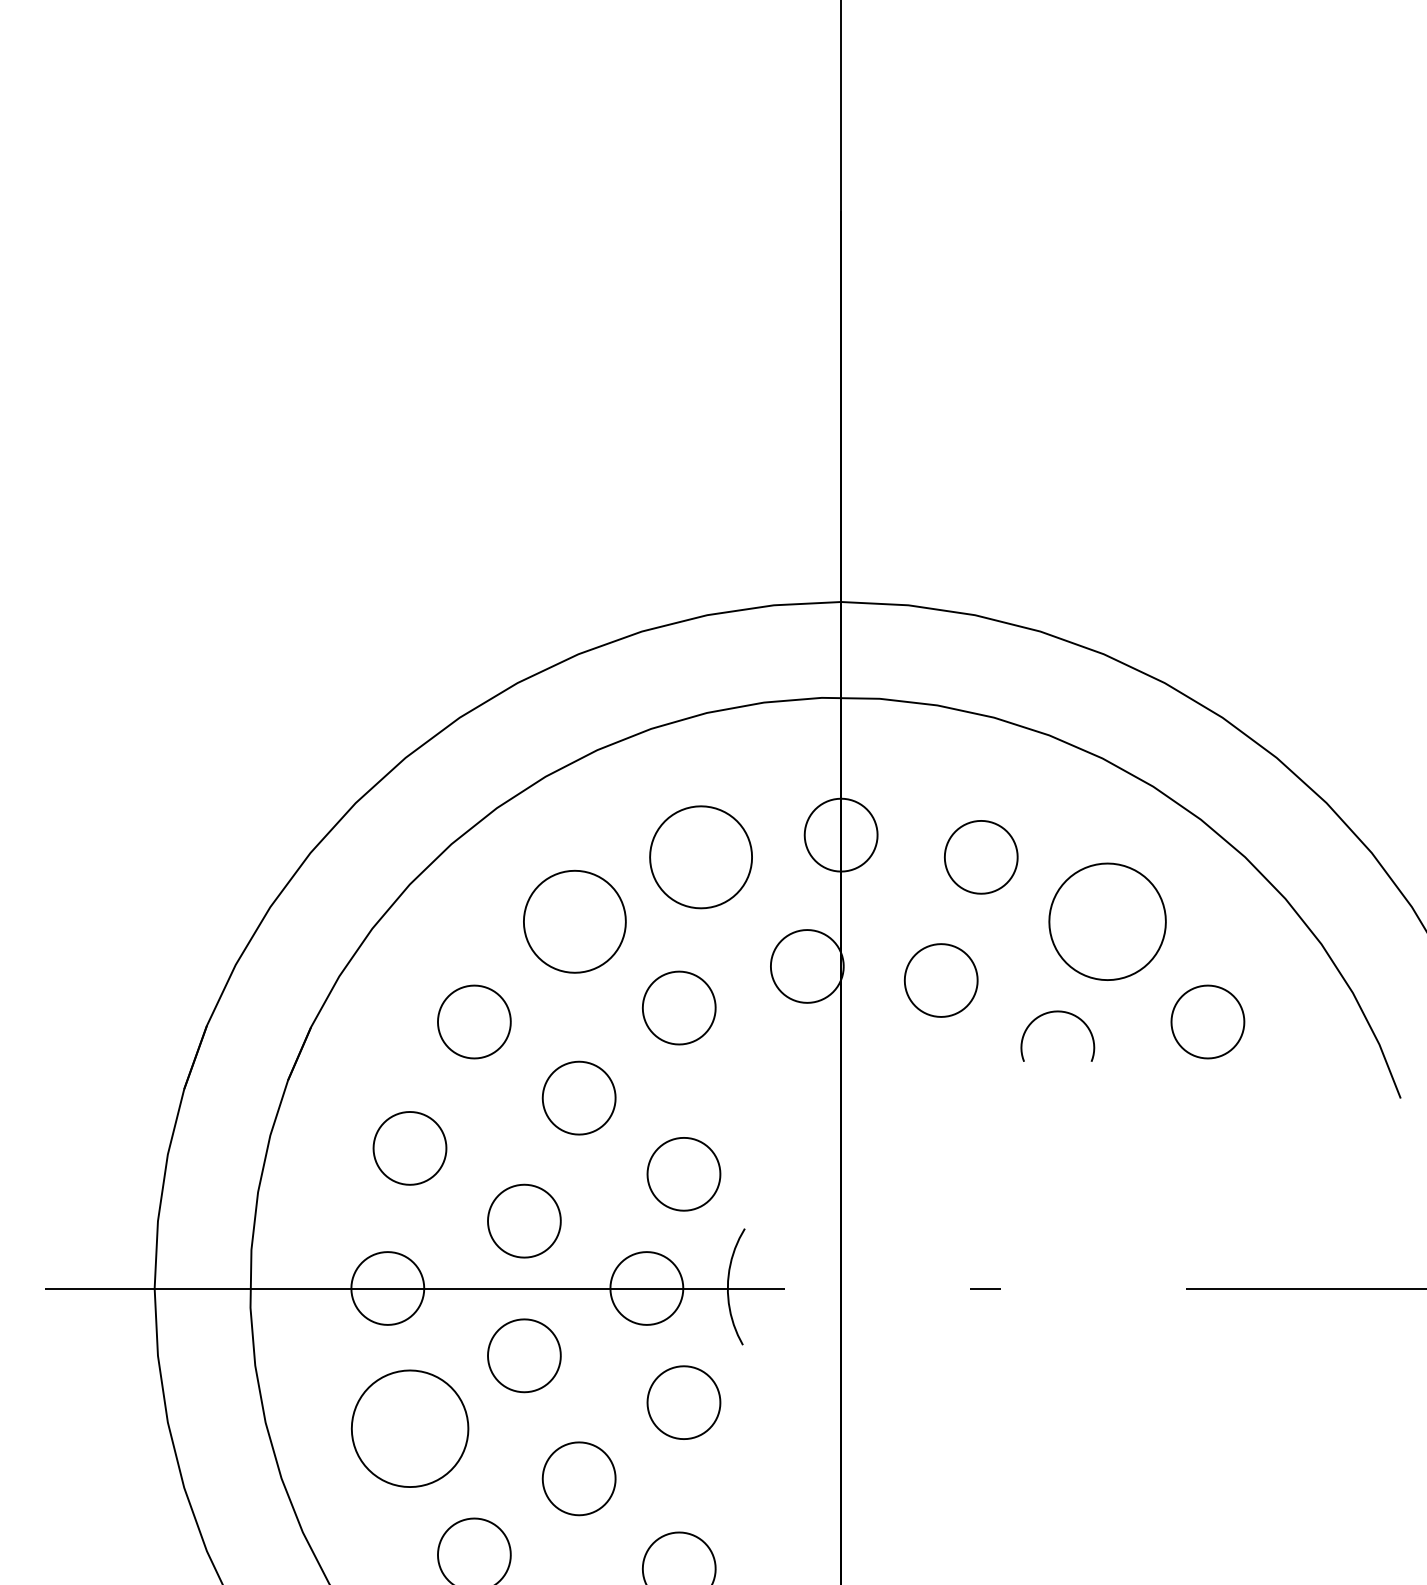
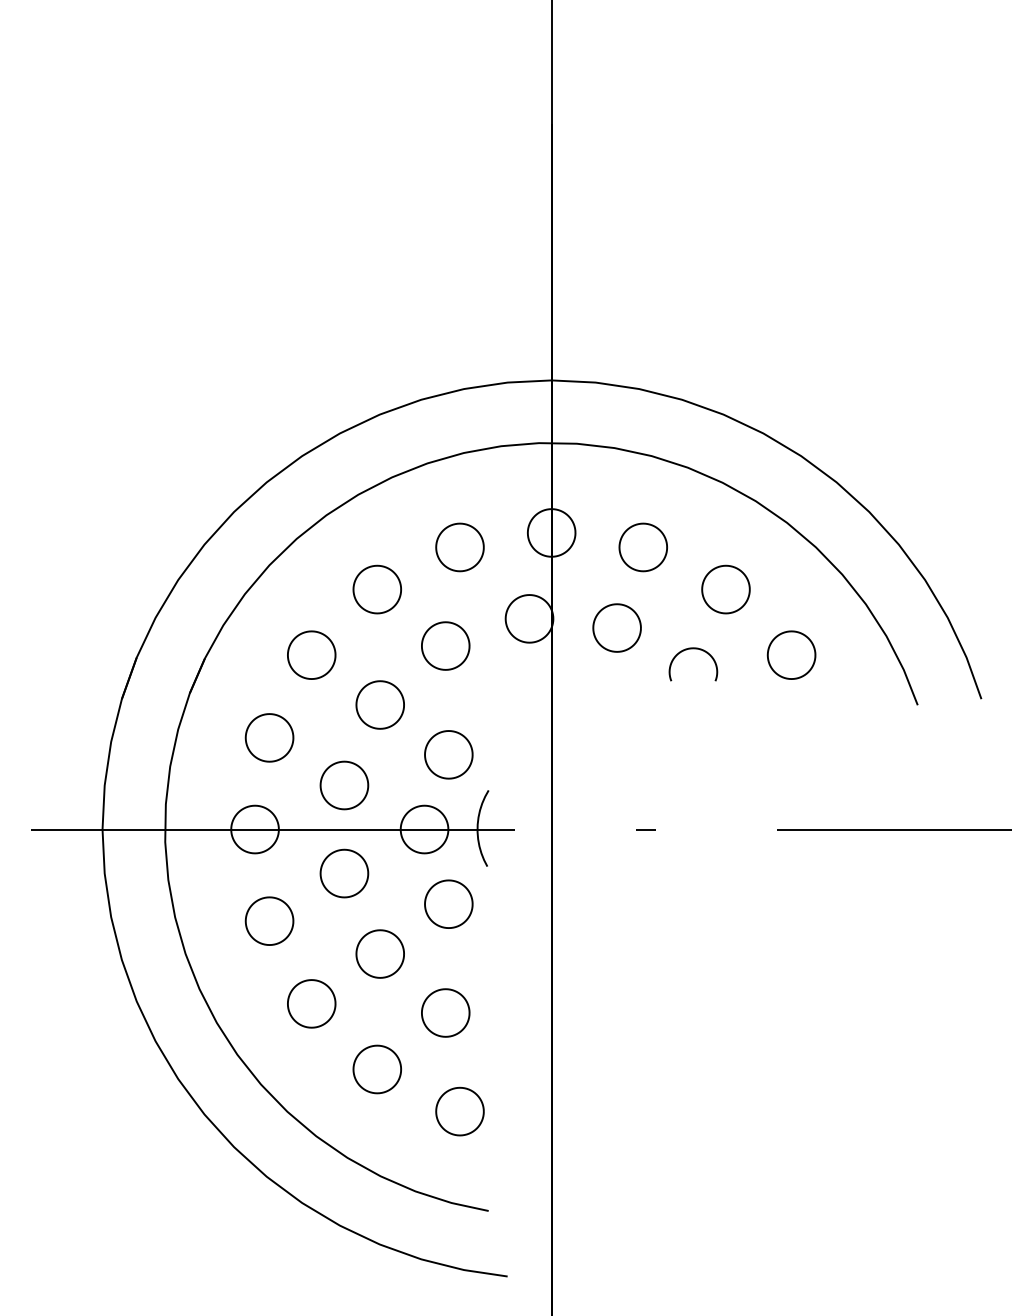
part: (700, 857) -> (459, 547), size x0.71
part: (573, 921) -> (376, 589), size x0.71
part: (1106, 921) -> (725, 589), size x0.62
part: (409, 1427) -> (269, 920), size x0.62

